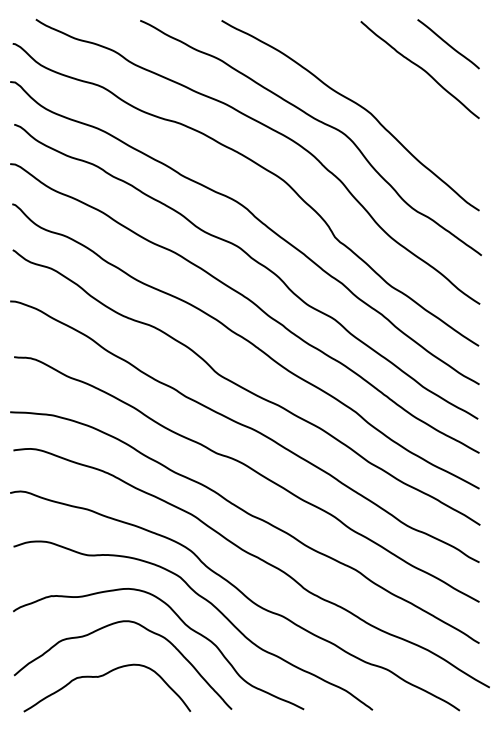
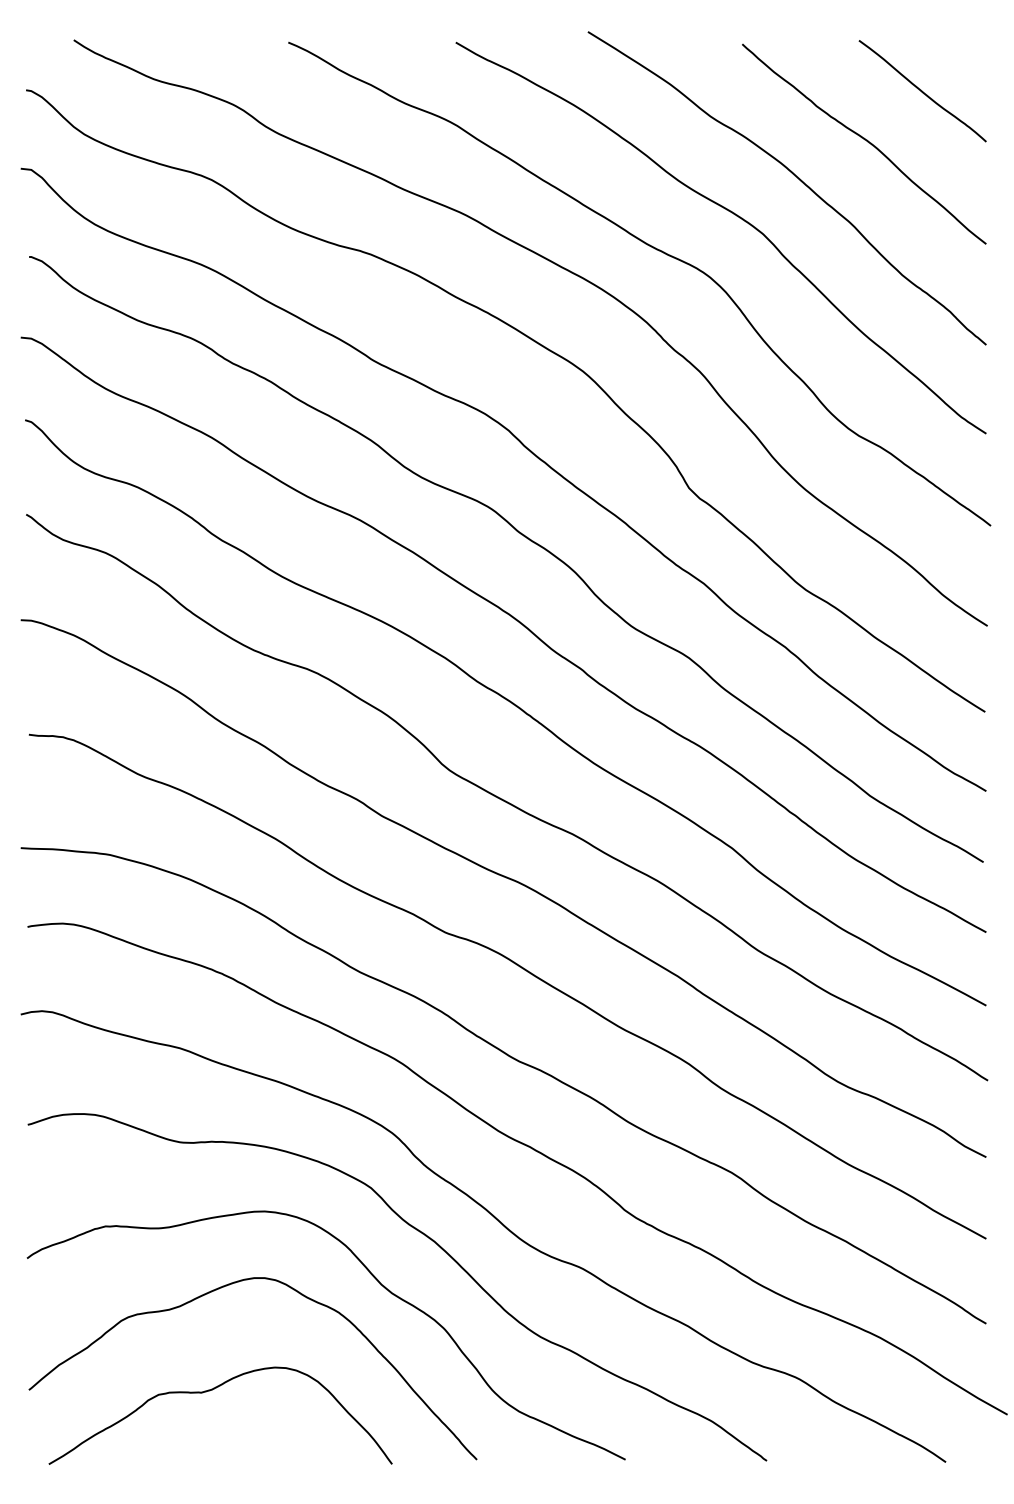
curve: (386, 86) -> (795, 178), added

